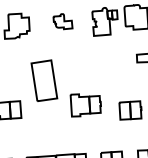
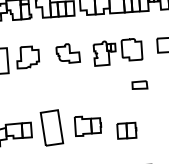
part: (62, 21) -> (67, 53), size x1.43
part: (43, 80) -> (51, 127), moved

